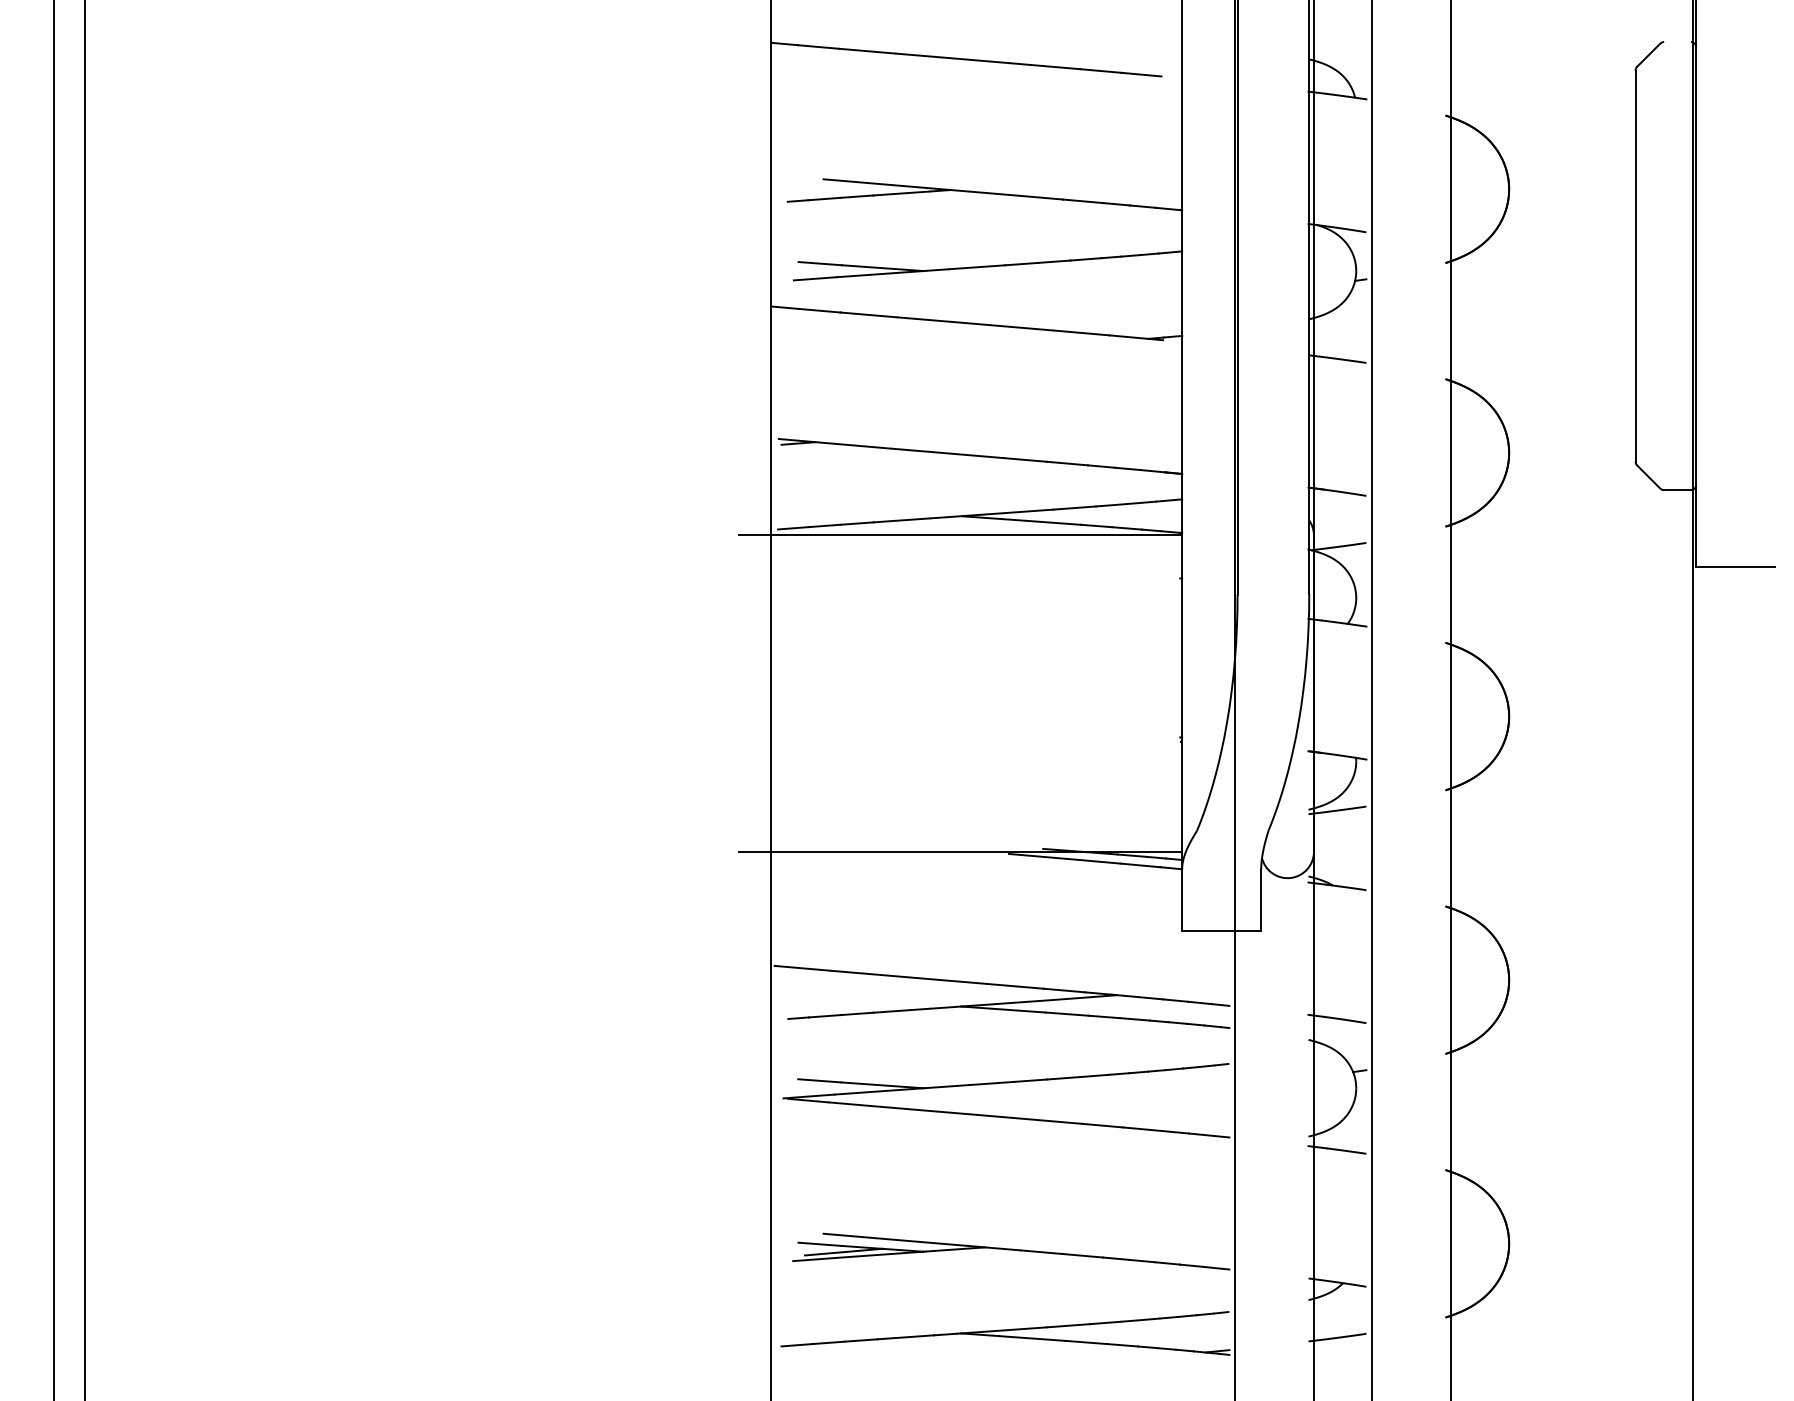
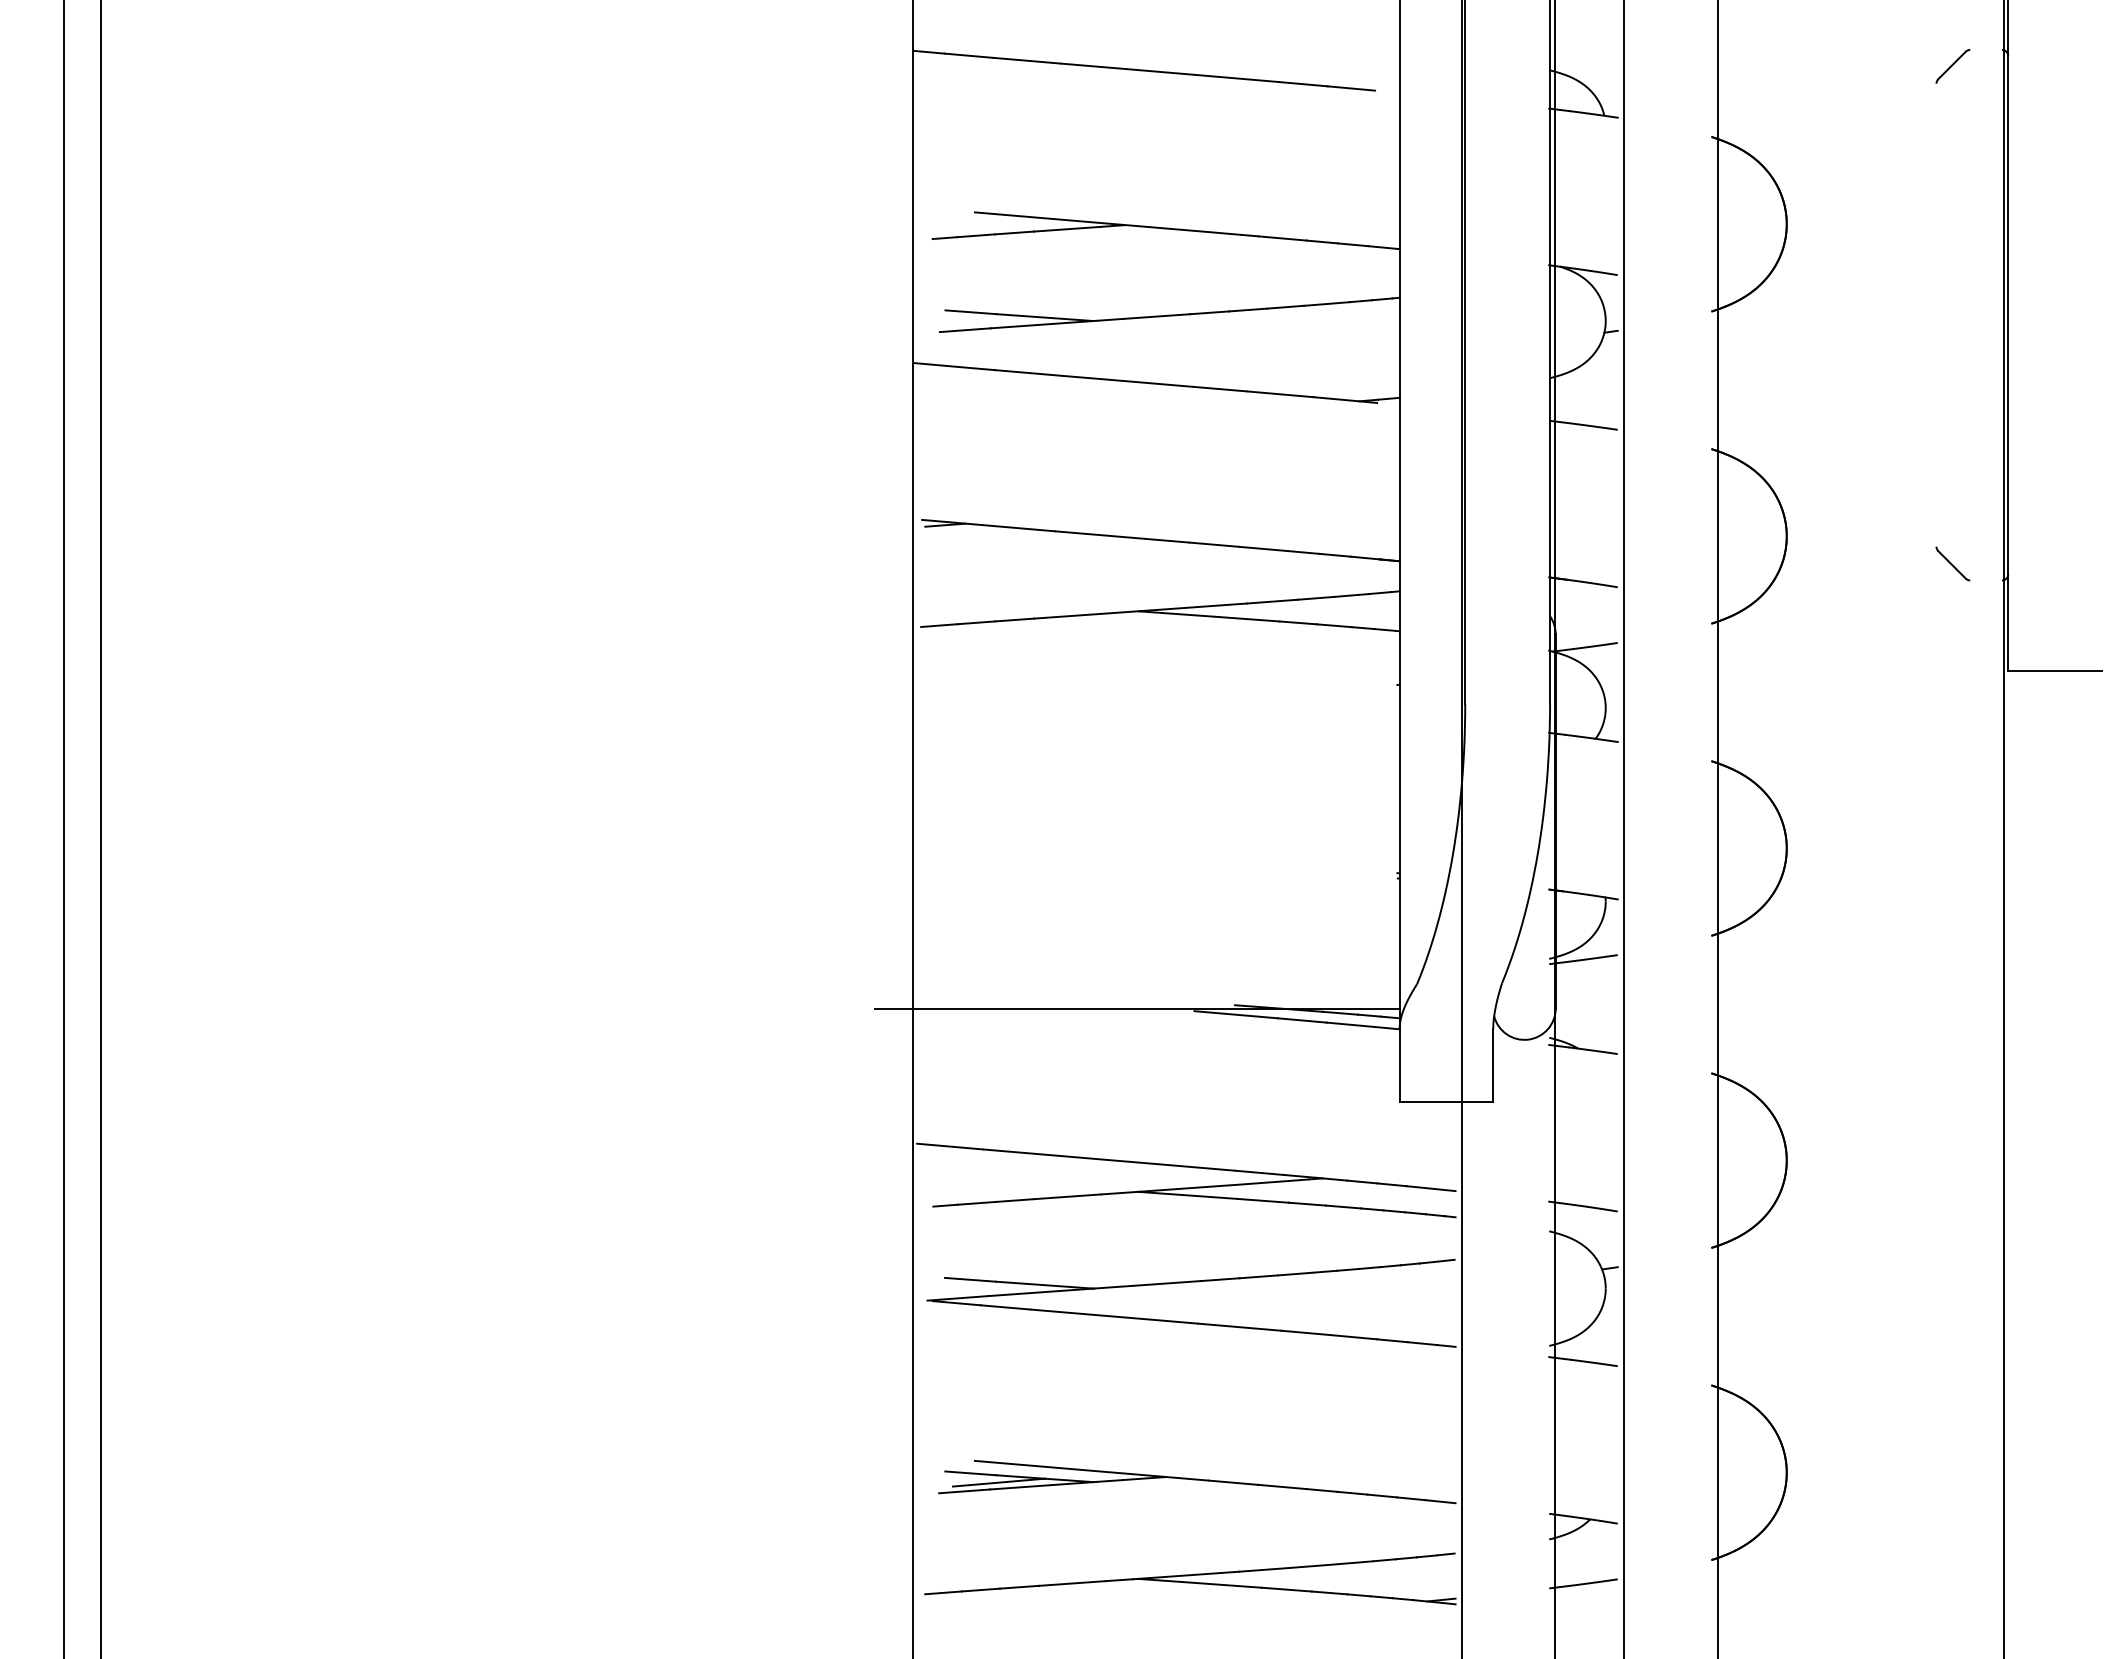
line: (1635, 265) -> (1936, 314), removed
line: (1677, 490) -> (1986, 580), removed
line: (960, 535) -> (1137, 634), removed

